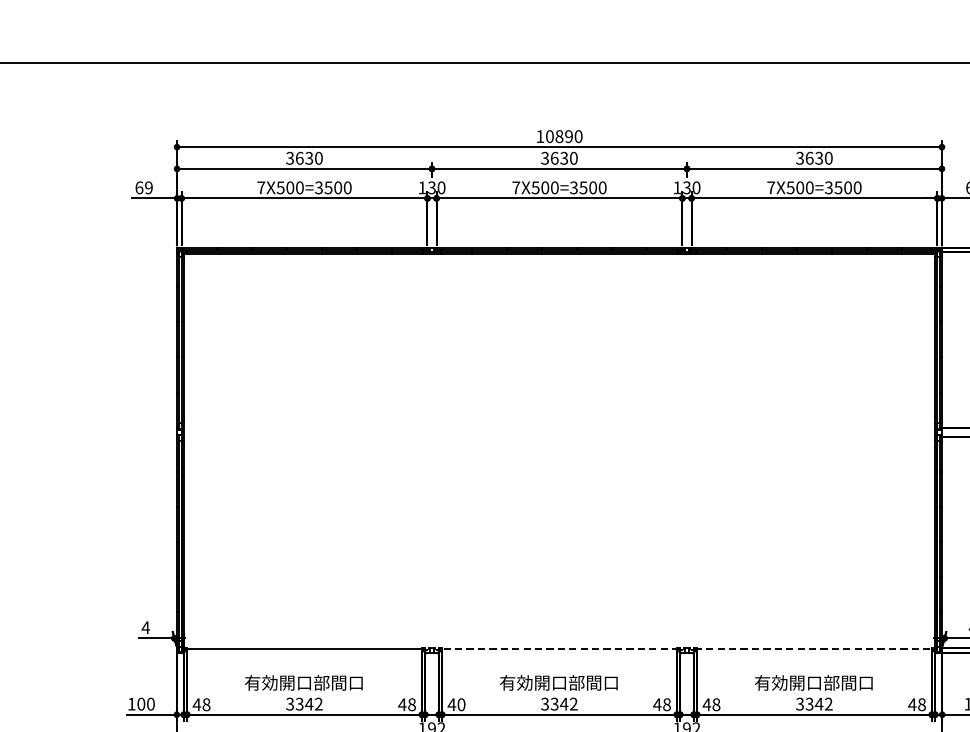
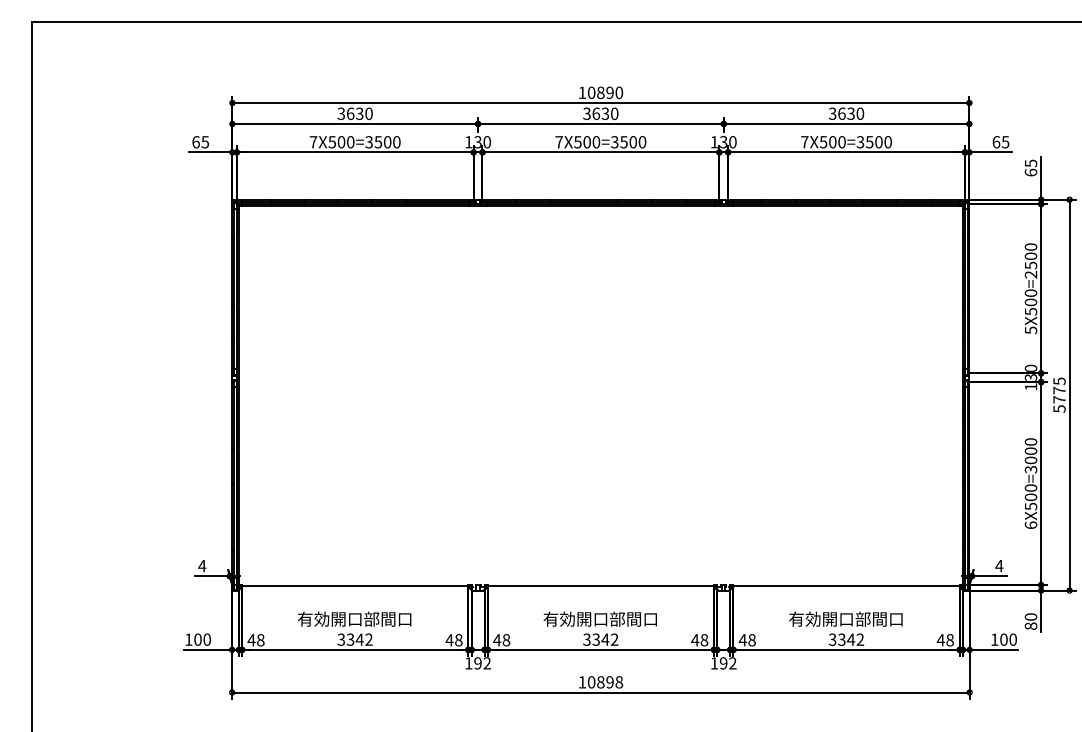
text: (148, 188) -> (204, 142), 69 -> 65
line: (559, 648) -> (600, 586), dashed -> solid
line: (815, 648) -> (847, 586), dashed -> solid
text: (461, 705) -> (506, 640), 40 -> 48

